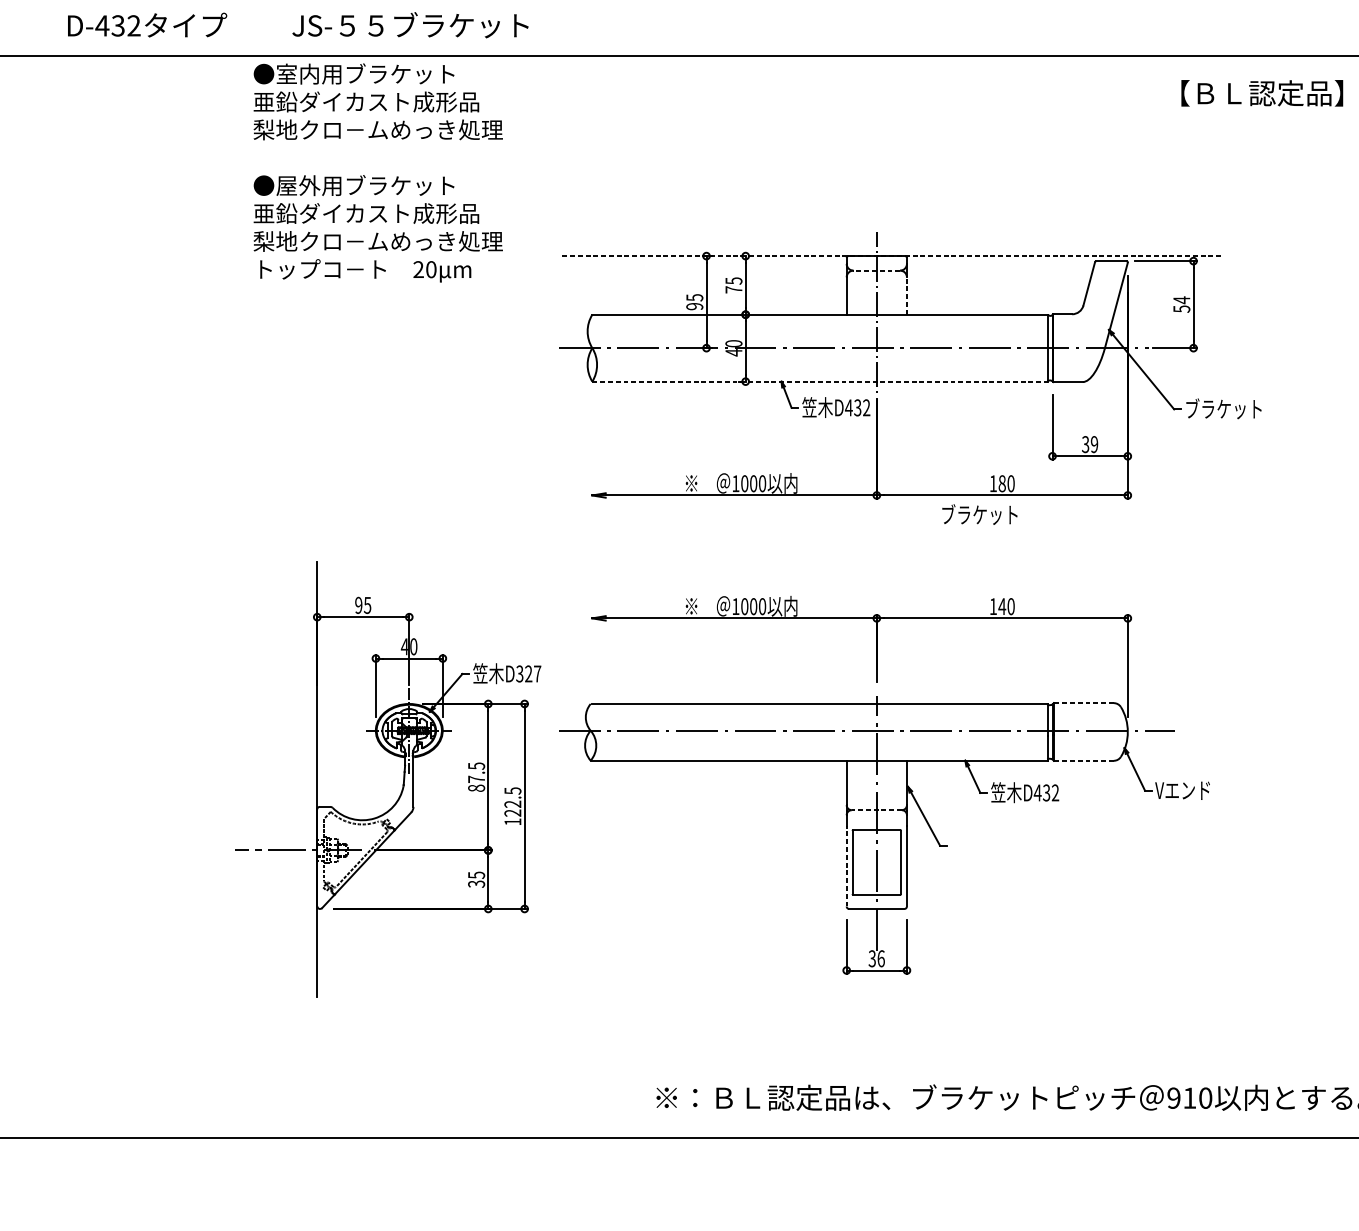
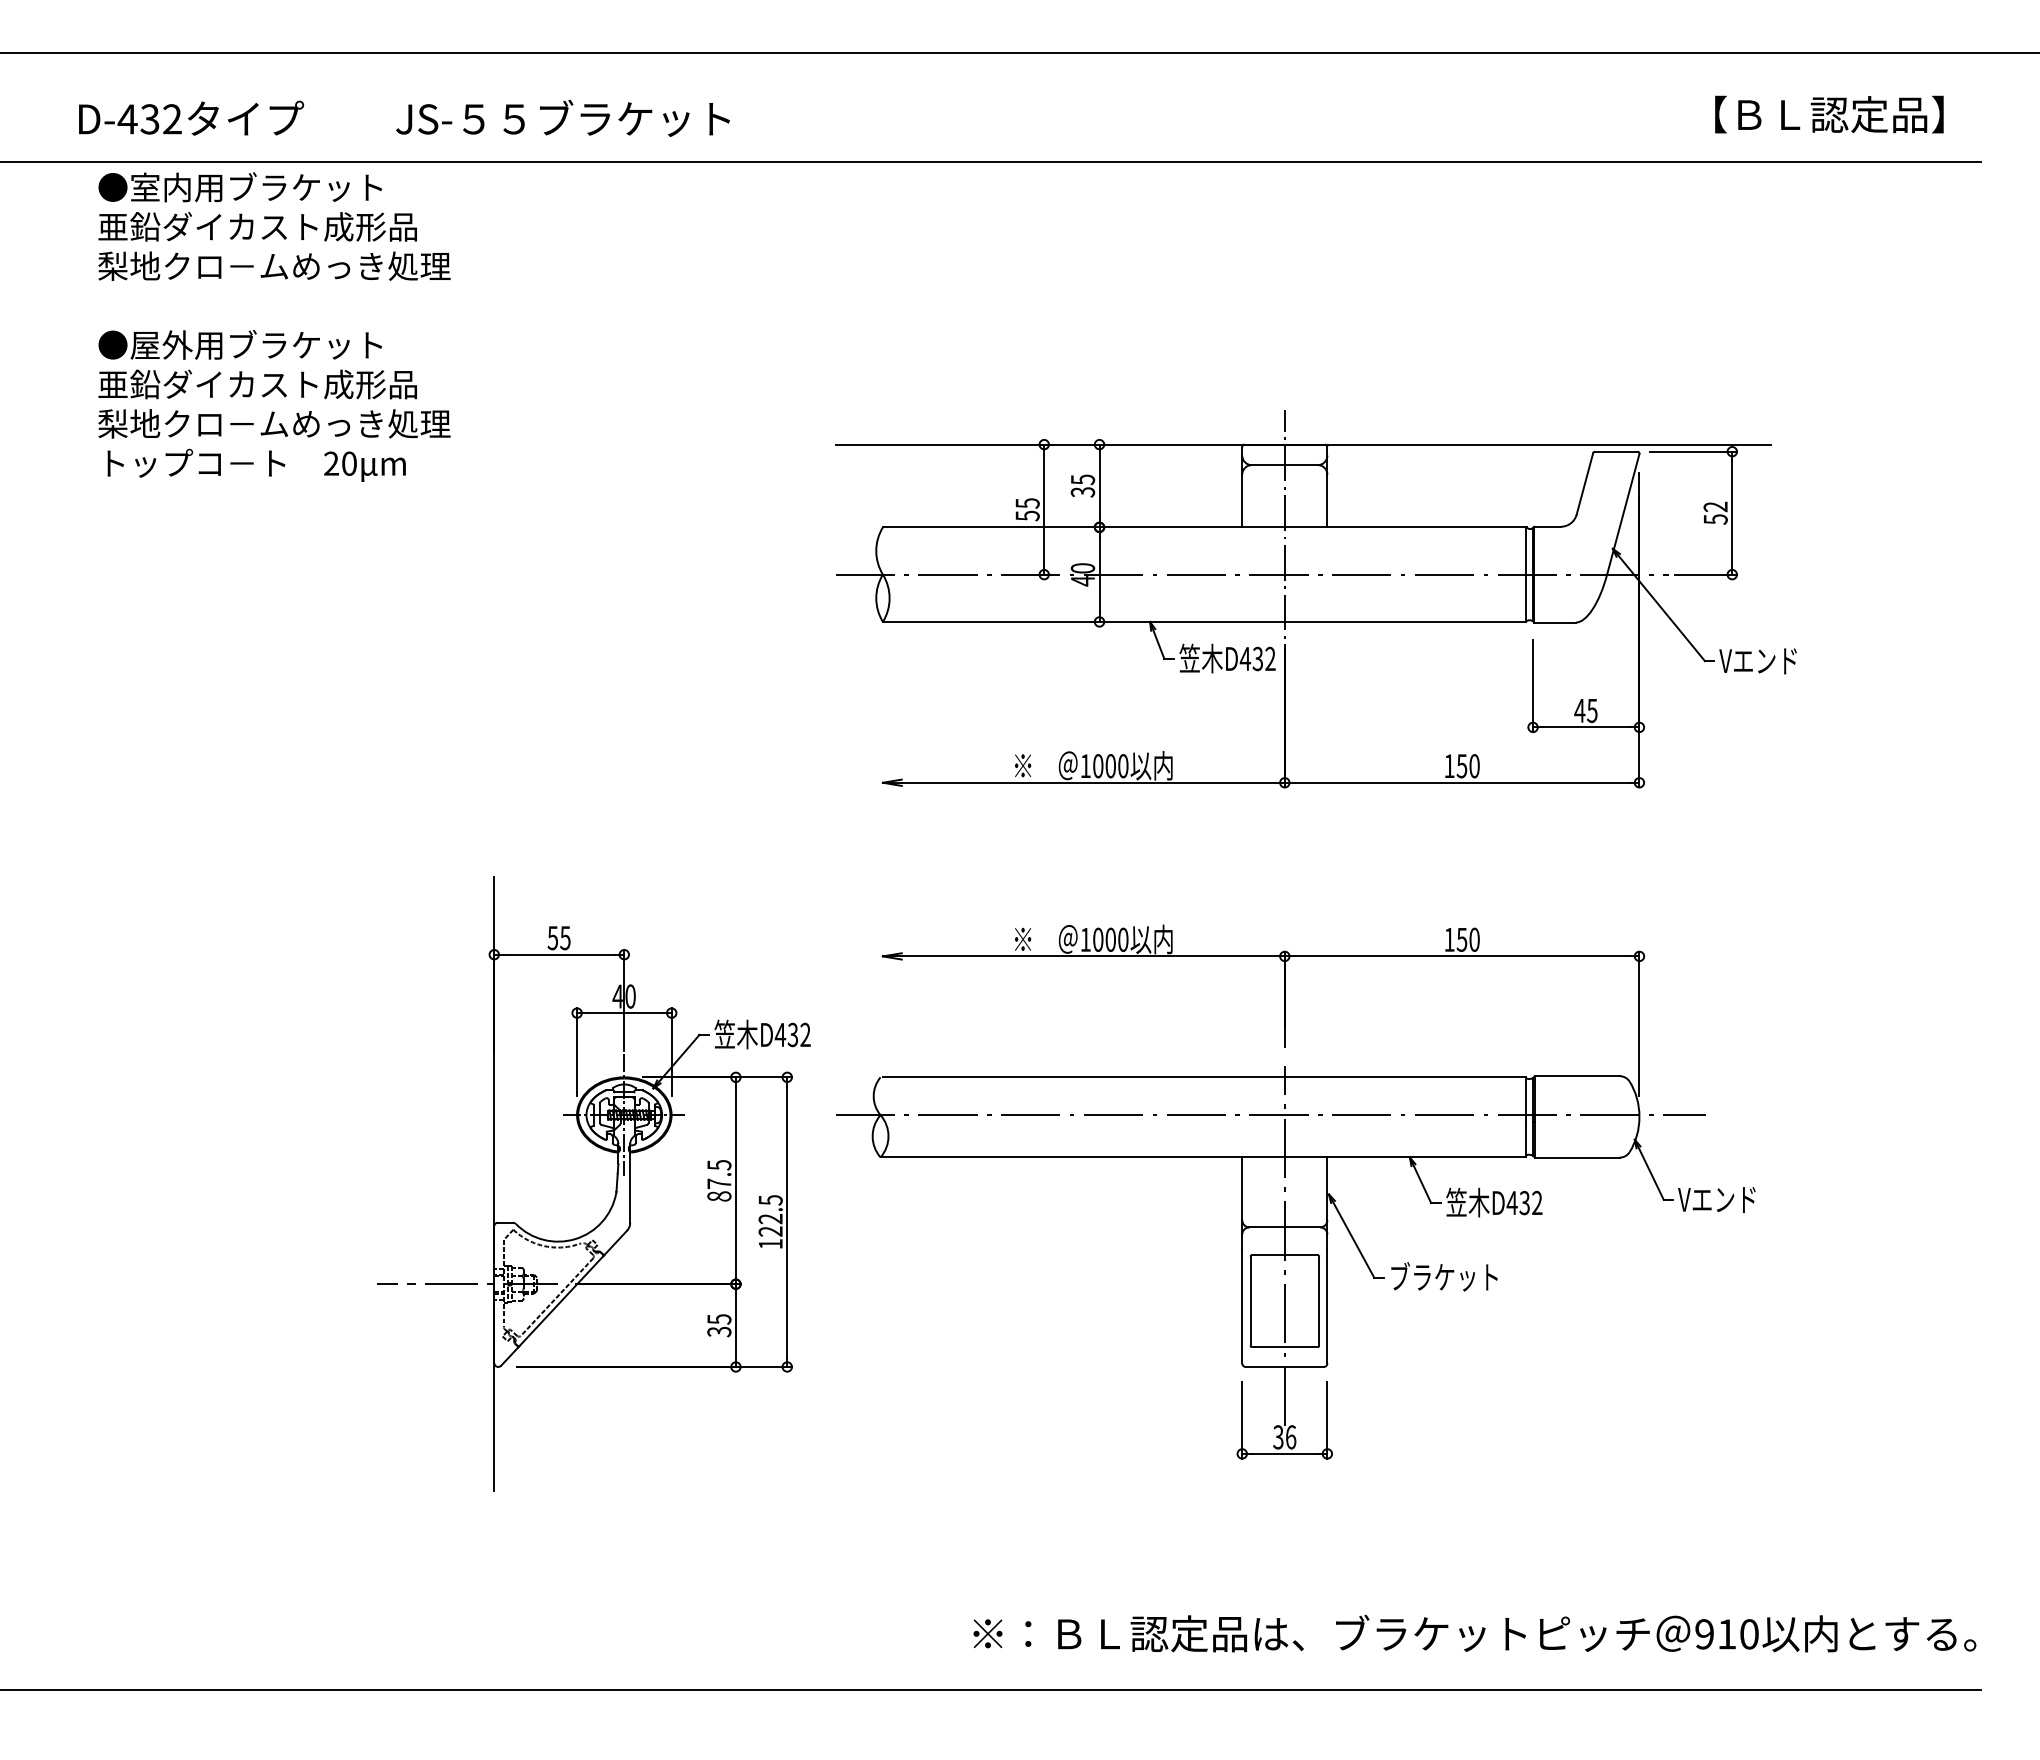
text: (298, 24) -> (404, 117), moved
text: (1262, 93) -> (1829, 114), moved
text: (378, 172) -> (274, 326), moved
line: (890, 256) -> (1303, 444), dashed -> solid
line: (876, 270) -> (1284, 465), dashed -> solid
text: (733, 290) -> (1082, 492), 75 -> 35
line: (907, 295) -> (1327, 500), dashed -> solid
text: (1181, 299) -> (1715, 506), 54 -> 52
text: (694, 306) -> (1027, 515), 95 -> 55
line: (819, 381) -> (1204, 621), dashed -> solid
text: (1222, 408) -> (1773, 660), ブラケット -> Vエンド
text: (1089, 444) -> (1585, 710), 39 -> 45
text: (1001, 483) -> (1461, 766), 180 -> 150
text: (979, 514) -> (1444, 1276), moved
text: (358, 605) -> (552, 938), 95 -> 55
text: (1001, 606) -> (1461, 939), 140 -> 150
text: (528, 673) -> (792, 1034), D327 -> D432
line: (1083, 703) -> (1576, 1076), dashed -> solid
line: (1083, 760) -> (1576, 1157), dashed -> solid
line: (876, 810) -> (1284, 1227), dashed -> solid
line: (846, 866) -> (1242, 1306), dashed -> solid

